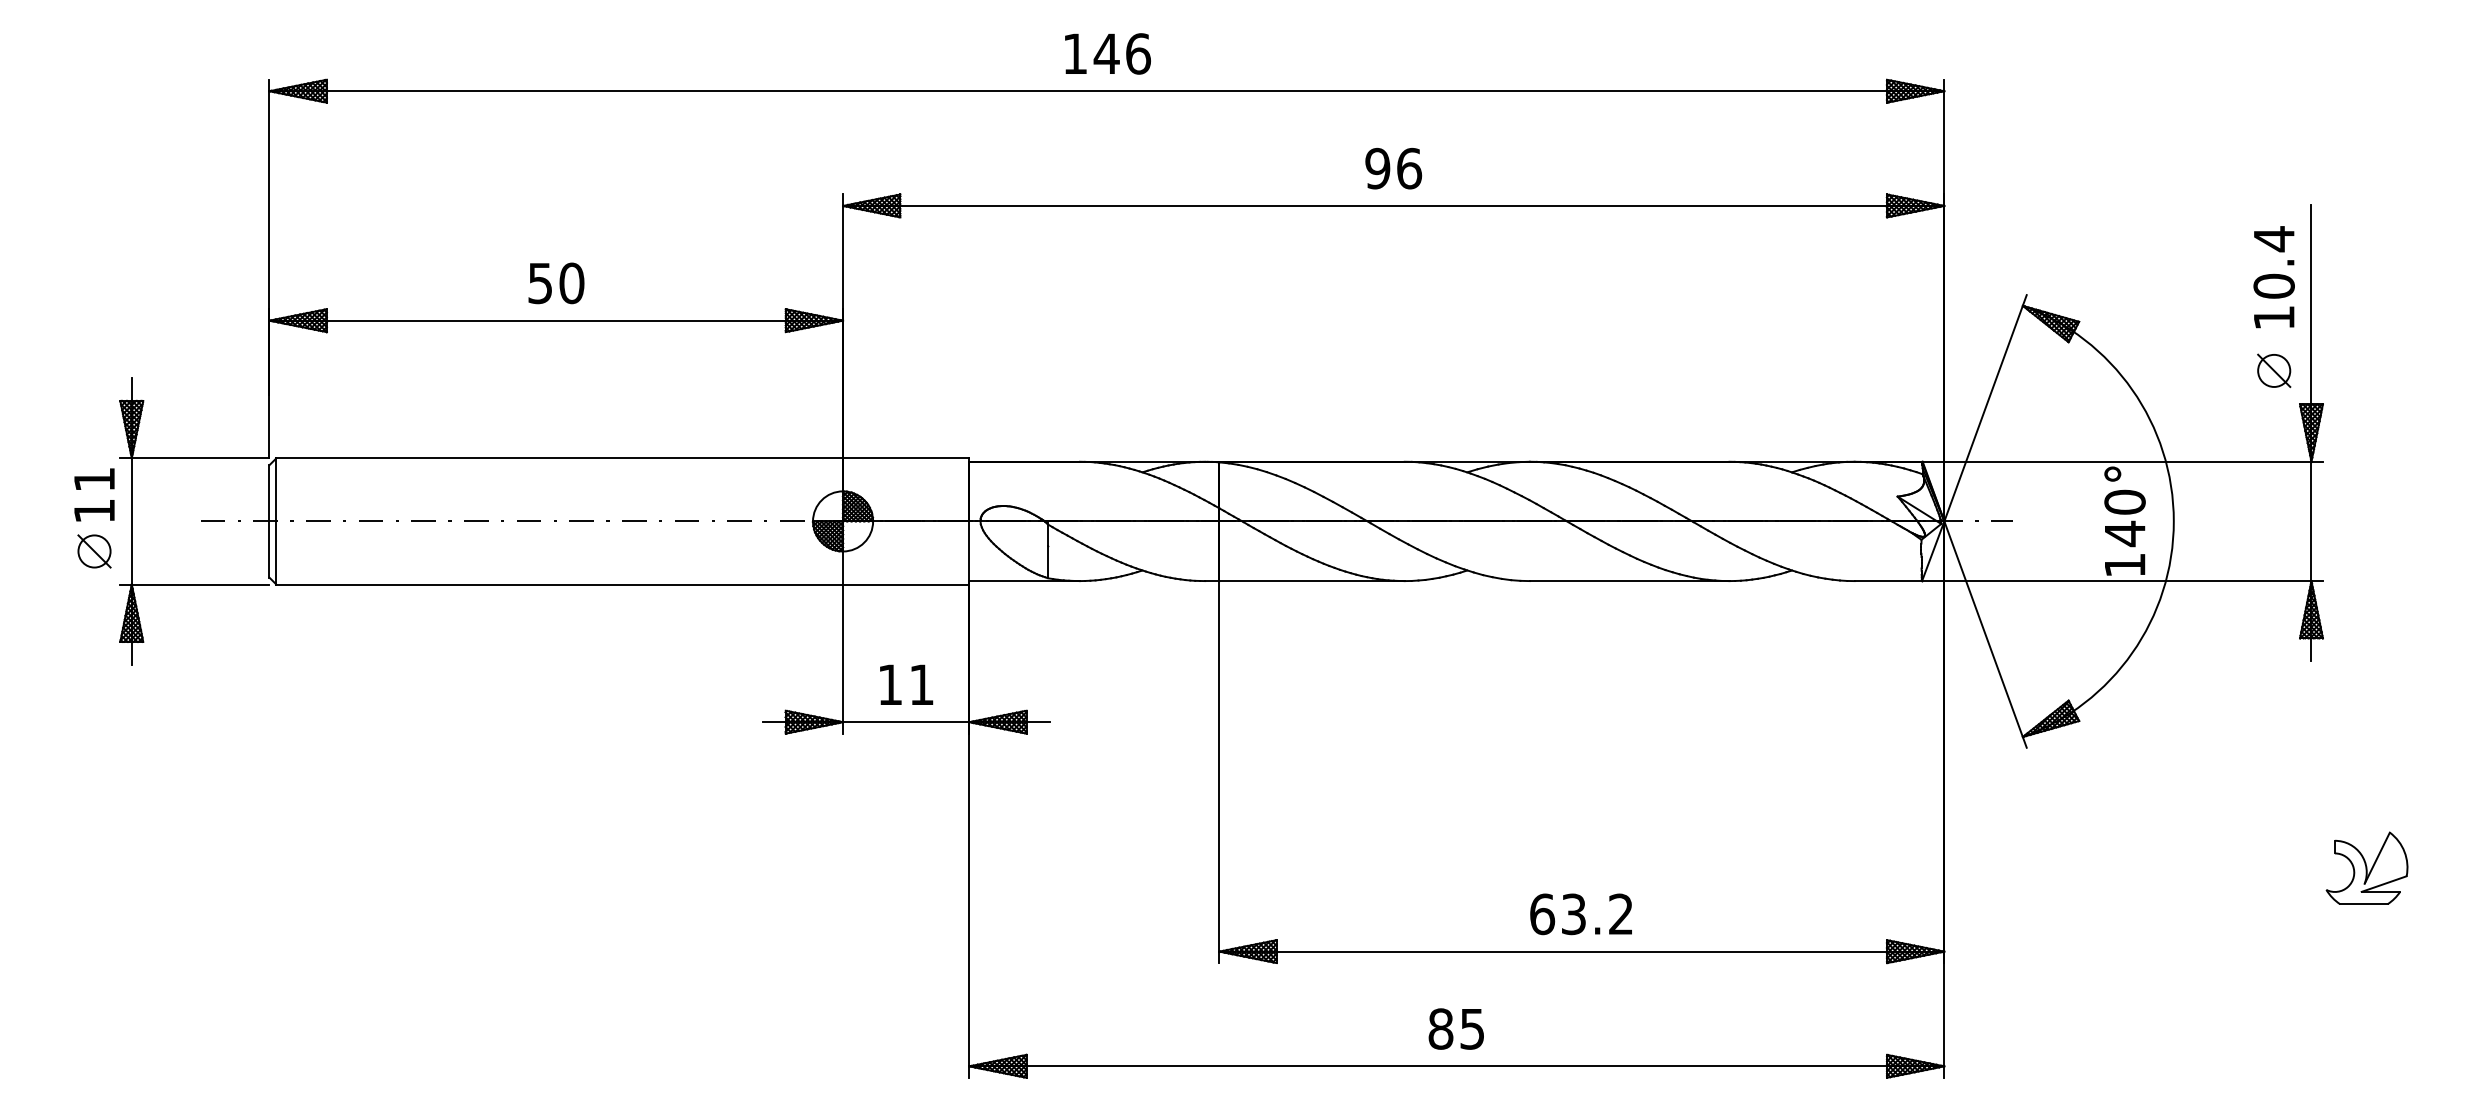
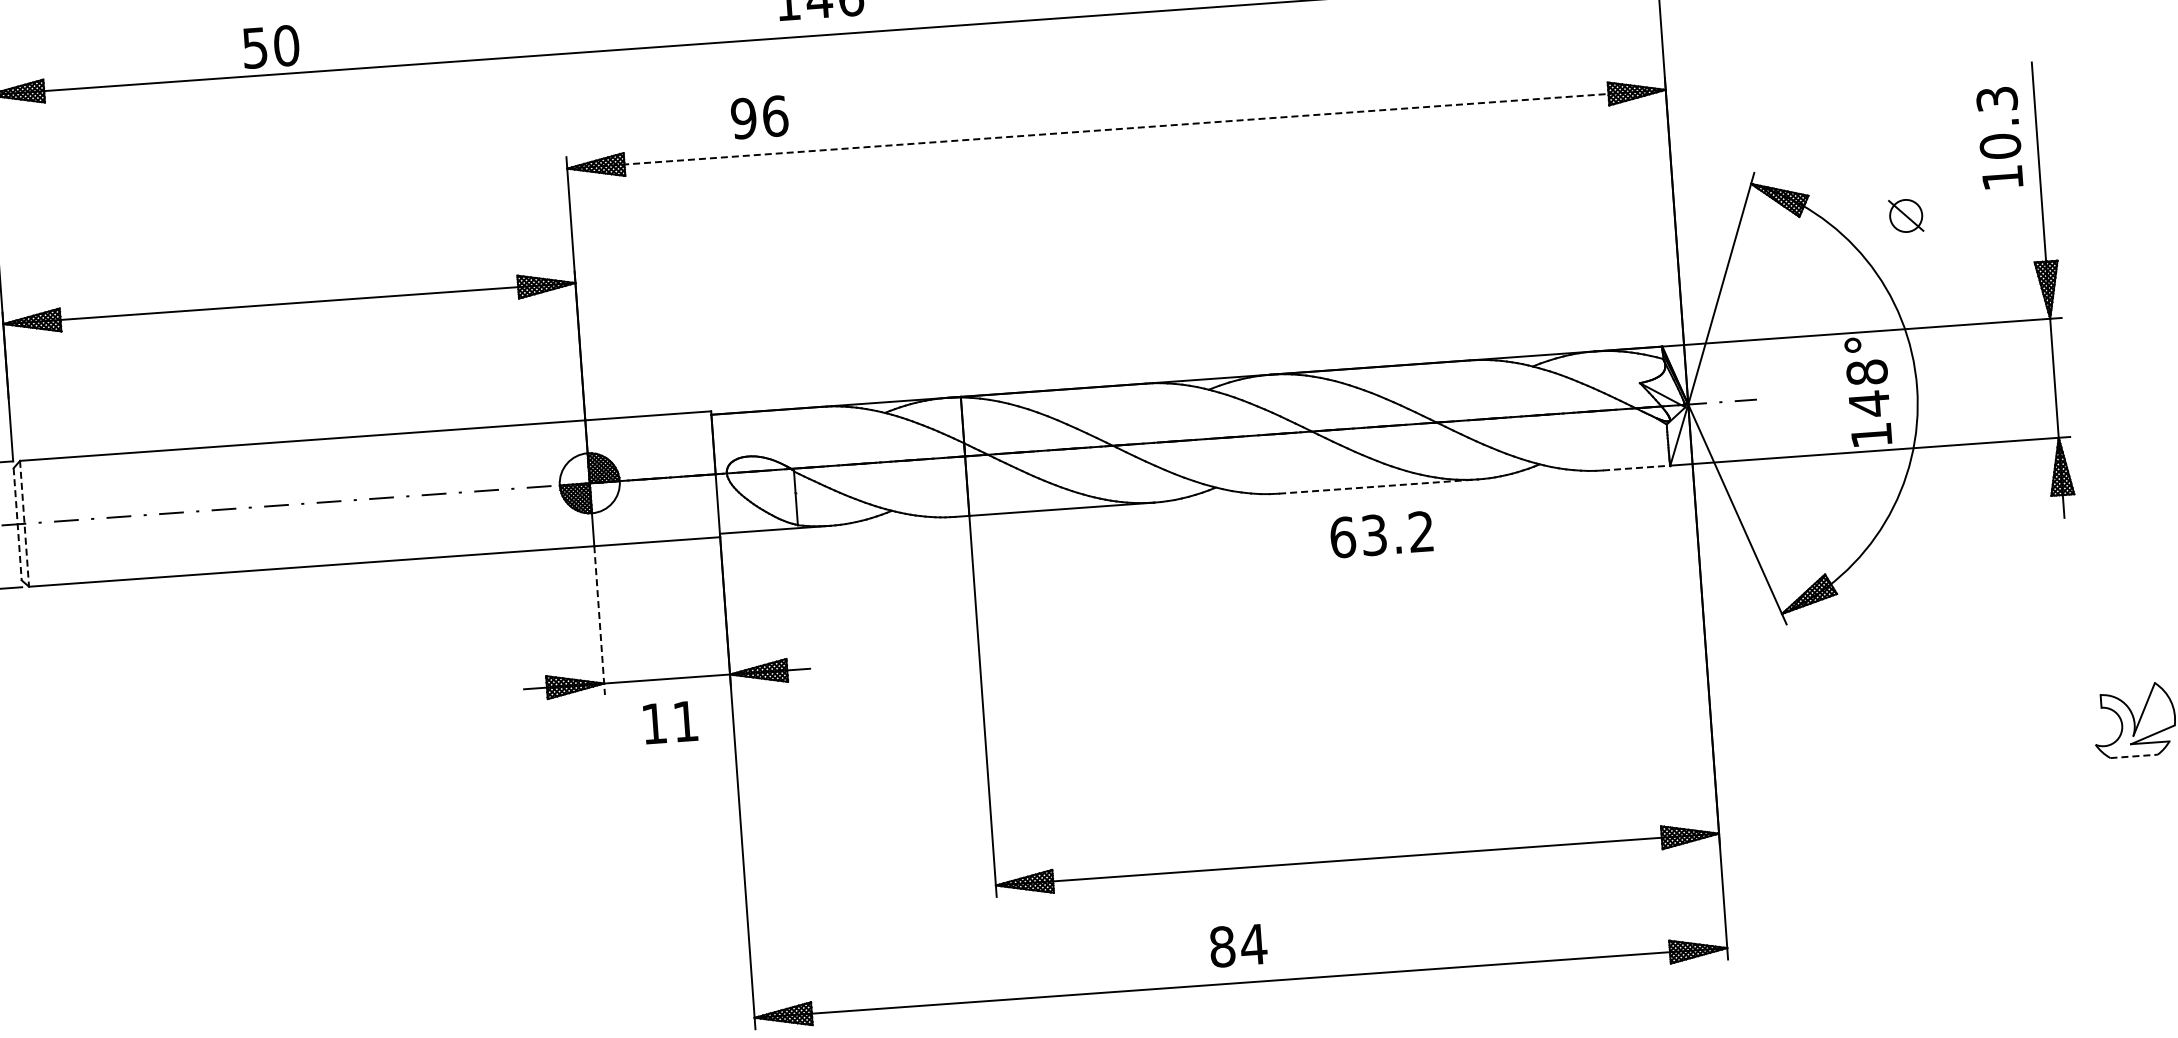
text: (1393, 168) -> (759, 117), moved
line: (1393, 205) -> (1116, 128), solid -> dashed
text: (2273, 239) -> (1996, 99), 10.4 -> 10.3
text: (556, 283) -> (271, 47), moved
part: (2274, 370) -> (1906, 215), moved
text: (2124, 501) -> (1866, 371), 140° -> 148°
line: (269, 521) -> (17, 524), solid -> dashed
line: (276, 521) -> (24, 523), solid -> dashed
line: (1629, 581) -> (1378, 486), solid -> dashed
line: (1888, 581) -> (1636, 468), solid -> dashed
line: (843, 659) -> (600, 620), solid -> dashed
text: (906, 684) -> (670, 722), moved
line: (2363, 904) -> (2133, 756), solid -> dashed
text: (1580, 914) -> (1380, 534), moved
text: (1472, 1029) -> (1253, 945), 85 -> 84

